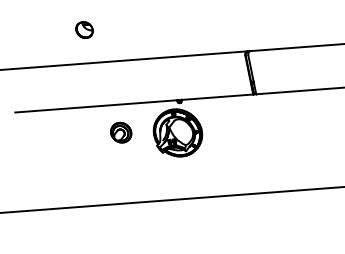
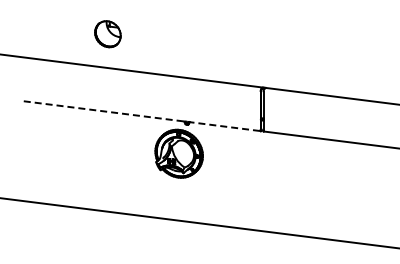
part: (84, 30) -> (108, 34), size x1.6
line: (134, 103) -> (142, 116), solid -> dashed
part: (121, 133) -> (123, 142), removed

